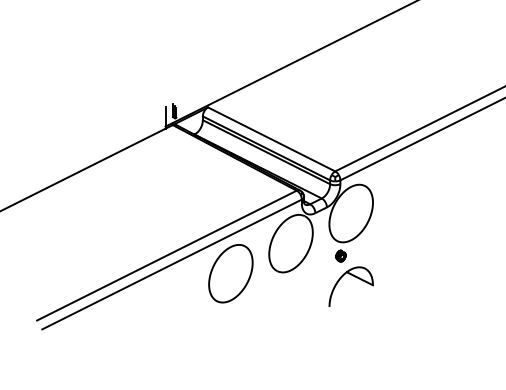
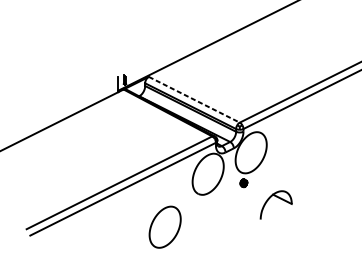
line: (272, 139) -> (194, 99), solid -> dashed
part: (230, 273) -> (164, 227), moved
part: (355, 277) -> (279, 198), moved

